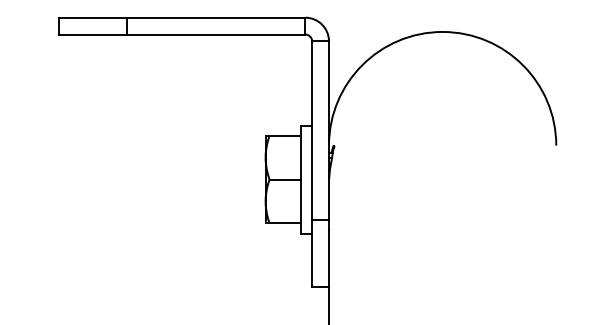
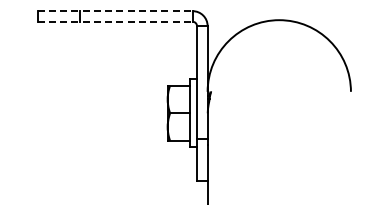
line: (182, 18) -> (115, 11), solid -> dashed
line: (182, 34) -> (115, 21), solid -> dashed

